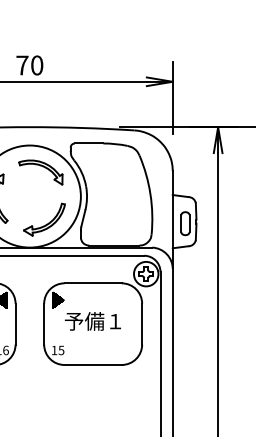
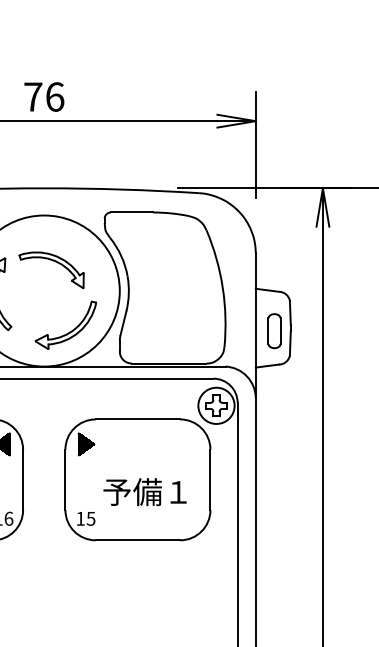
text: (37, 65) -> (55, 97), 70 -> 76
part: (40, 172) -> (51, 270), moved
text: (92, 321) -> (144, 492), moved

